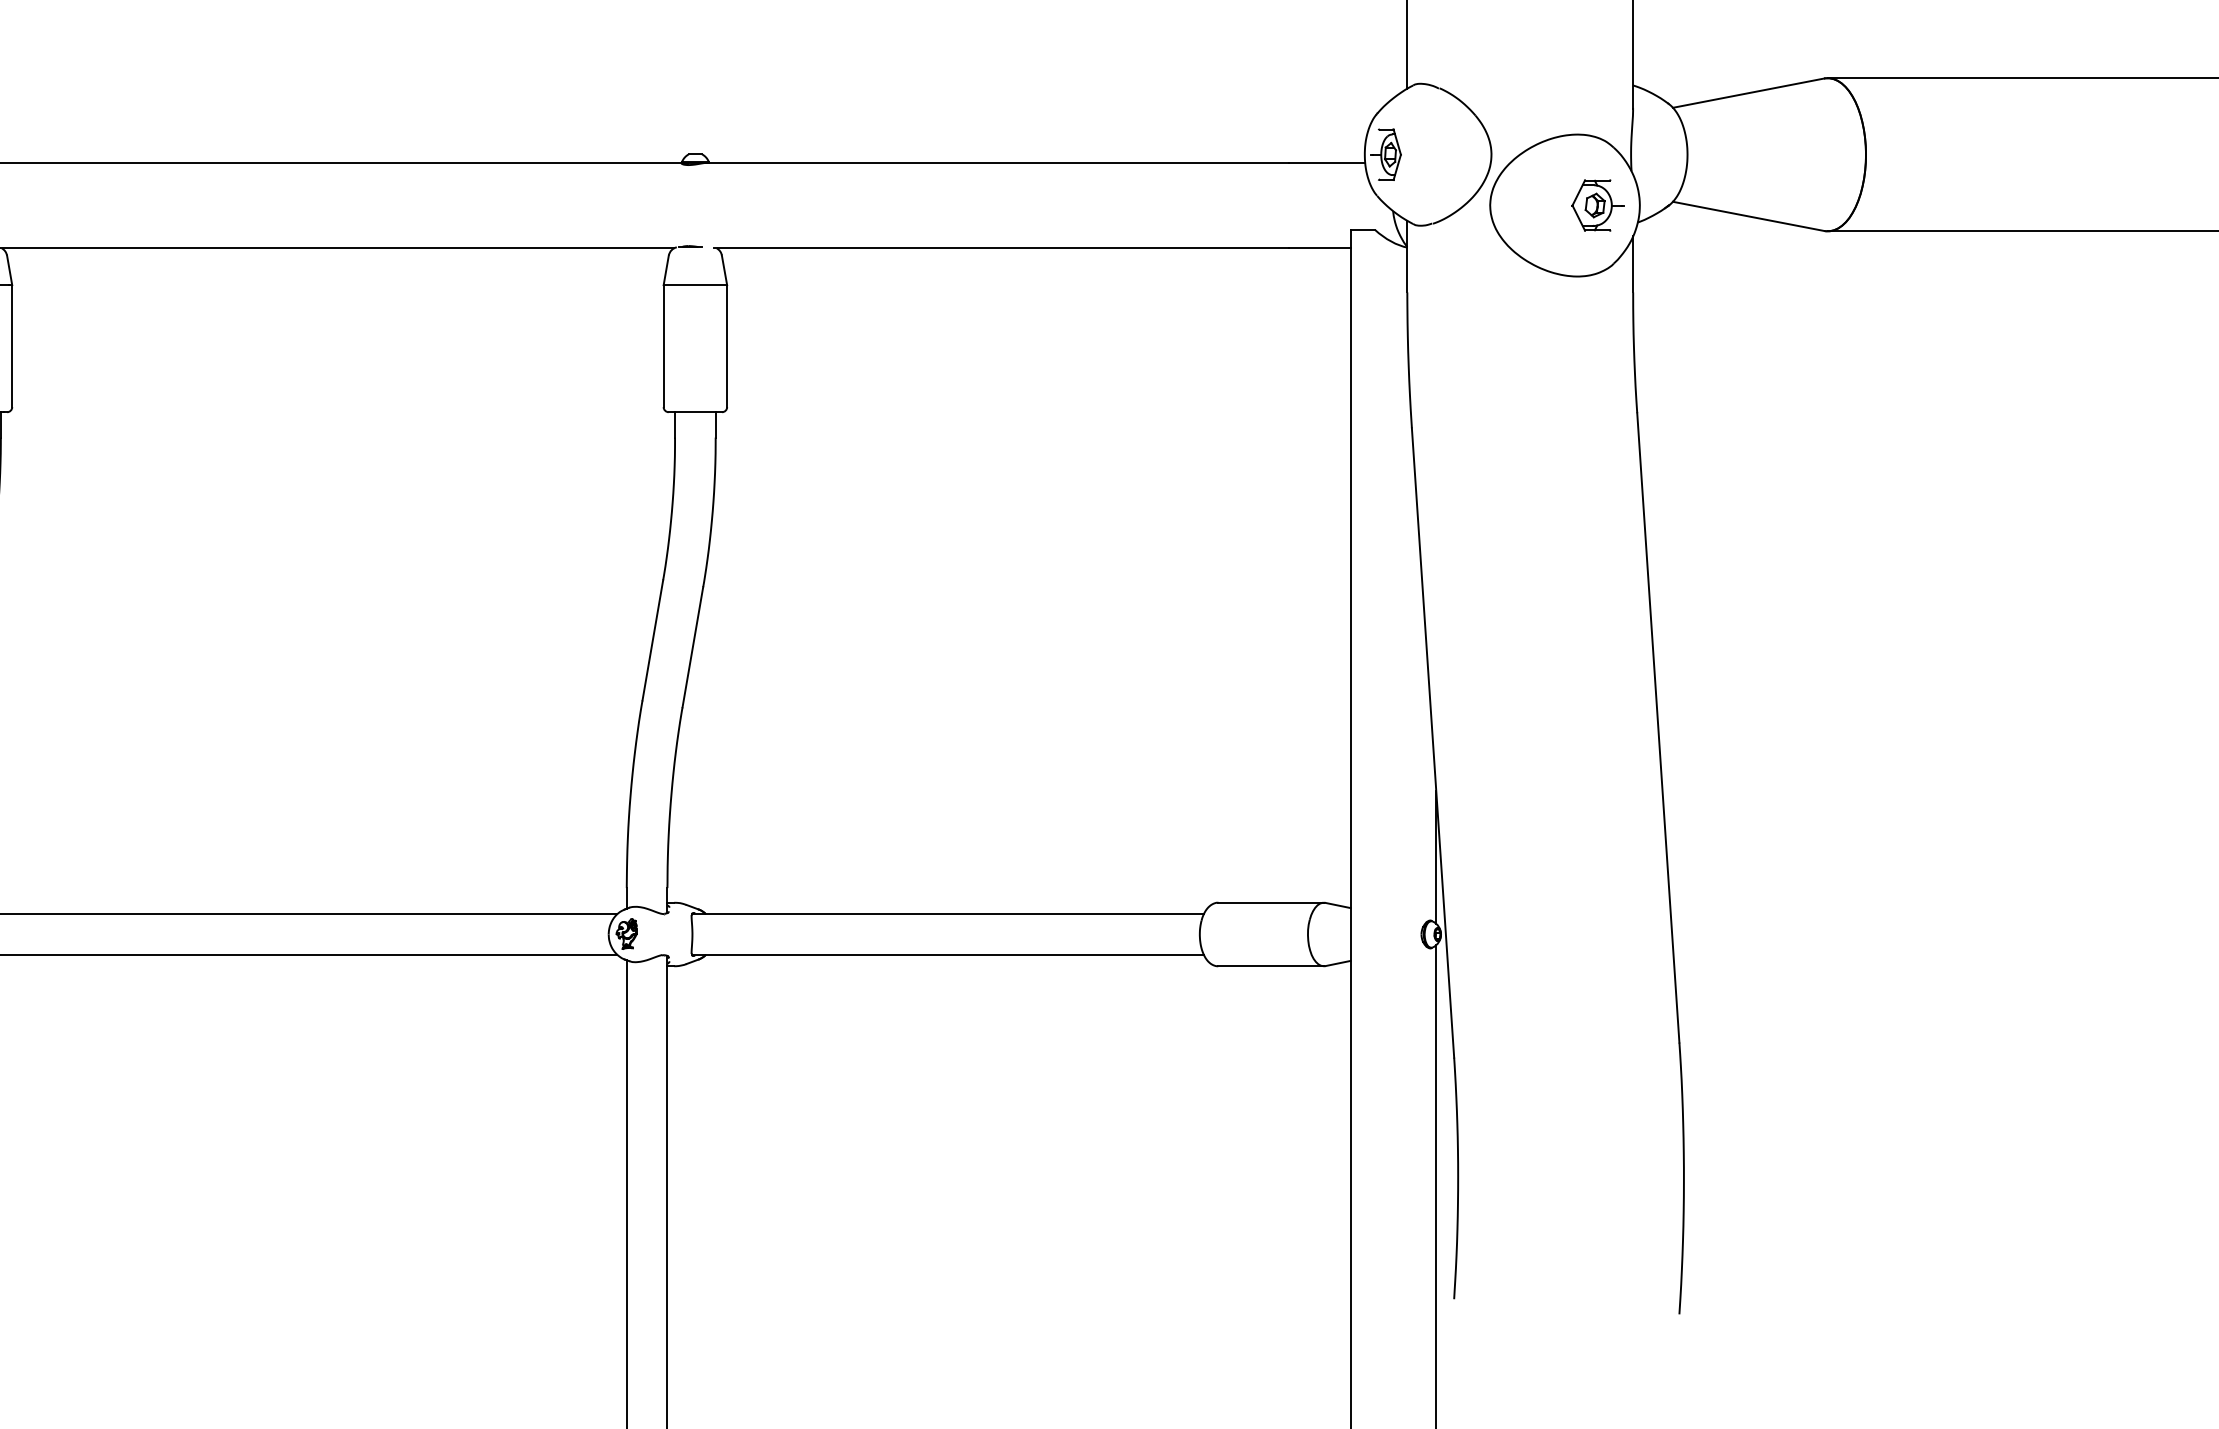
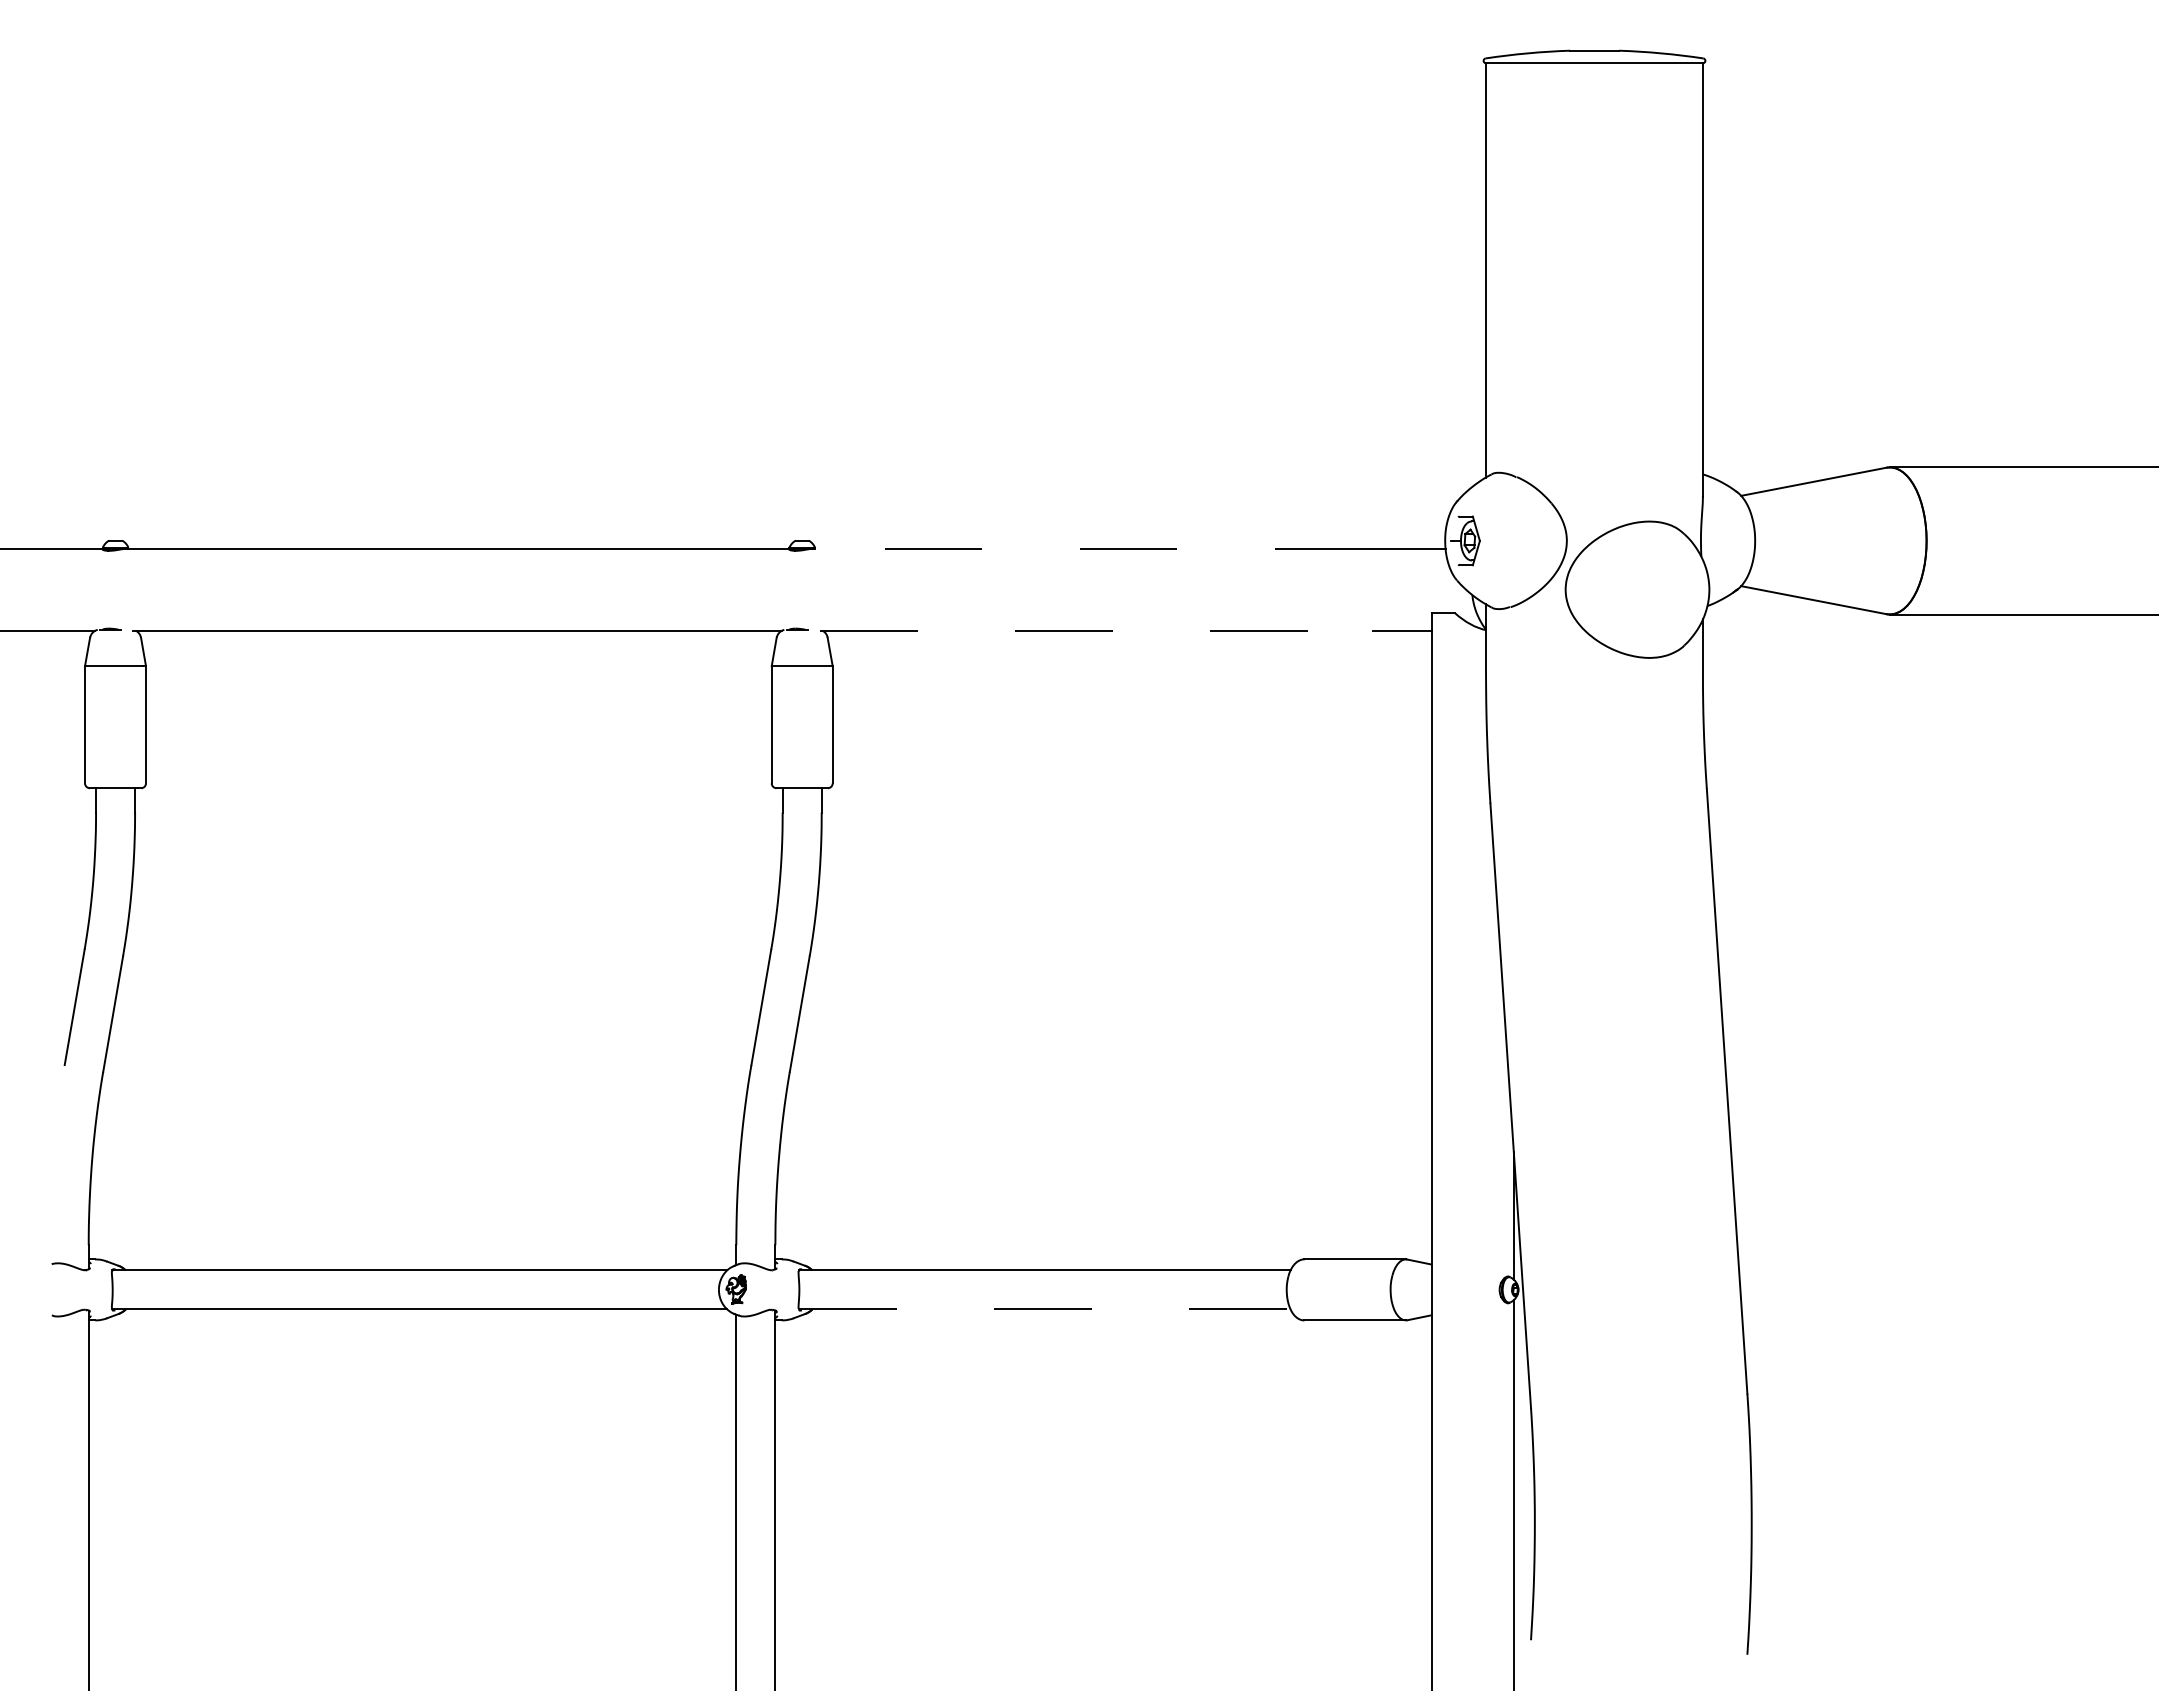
line: (997, 162) -> (1092, 548), solid -> dashed
part: (1597, 205) -> (1668, 589), removed
line: (1001, 247) -> (1096, 630), solid -> dashed
line: (947, 954) -> (1044, 1309), solid -> dashed

